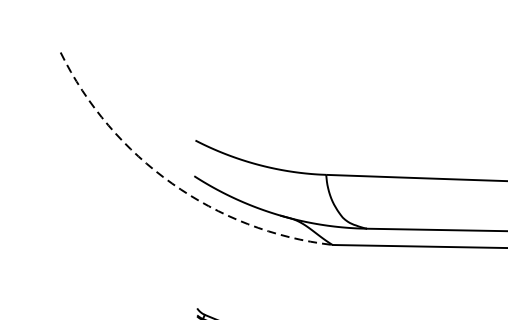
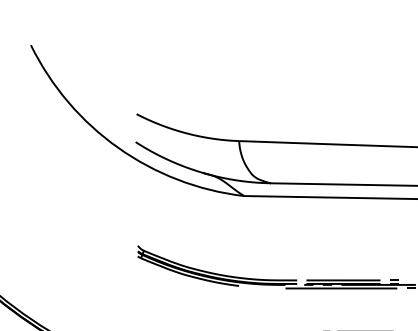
arc: (172, 183) -> (118, 147), dashed -> solid

